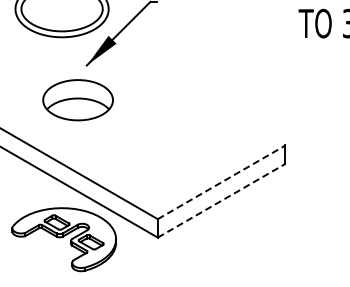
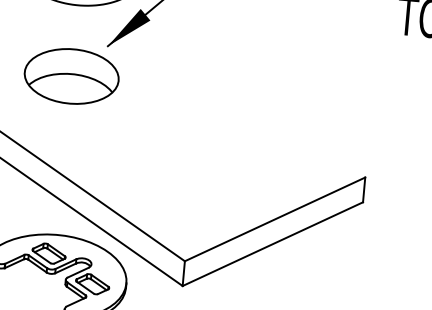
part: (77, 100) -> (70, 76), moved
line: (221, 182) -> (274, 219), dashed -> solid
line: (221, 200) -> (272, 243), dashed -> solid

